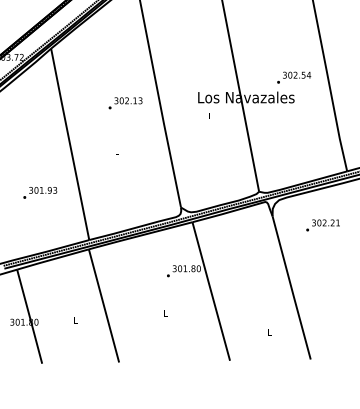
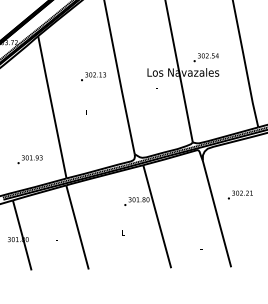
text: (294, 77) -> (206, 57), moved
text: (40, 192) -> (30, 159), moved
text: (322, 225) -> (239, 195), moved

